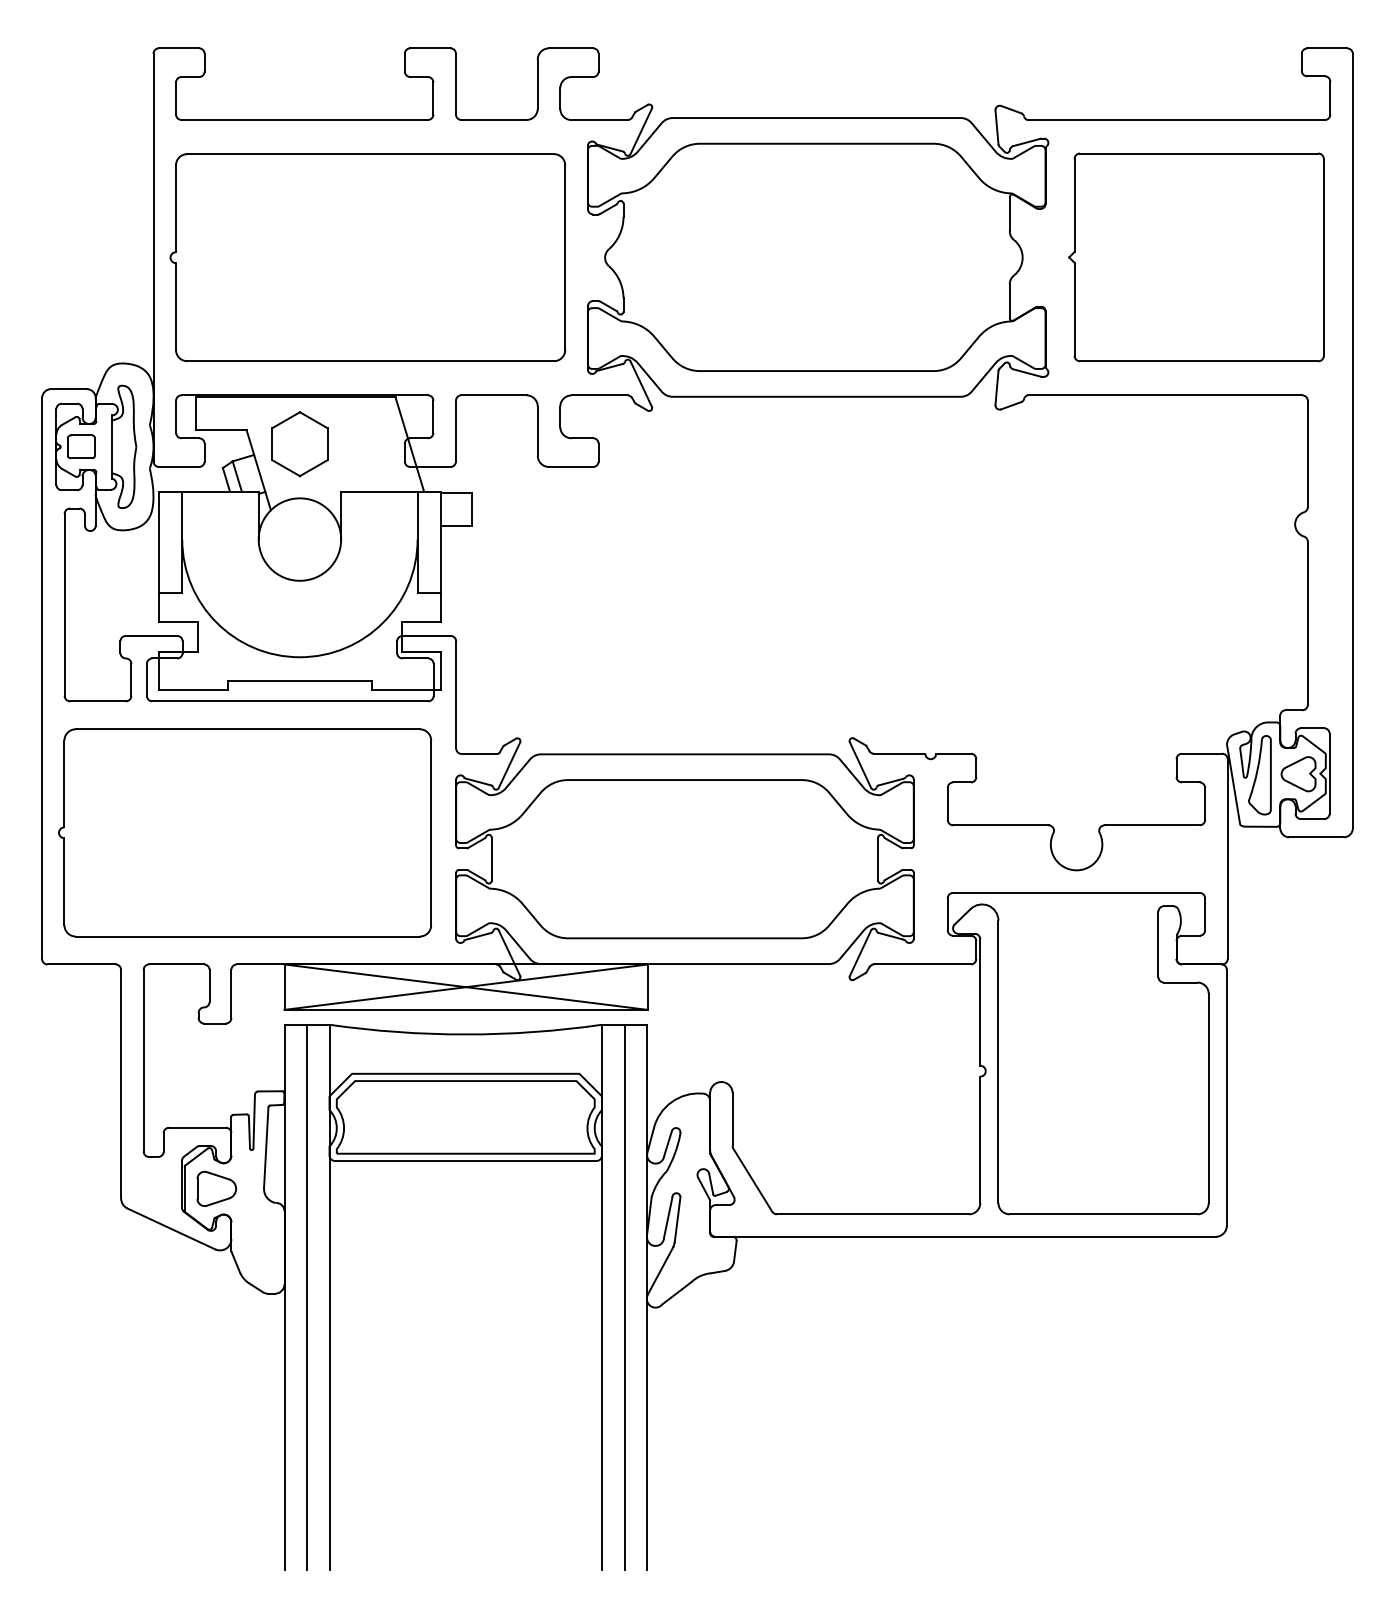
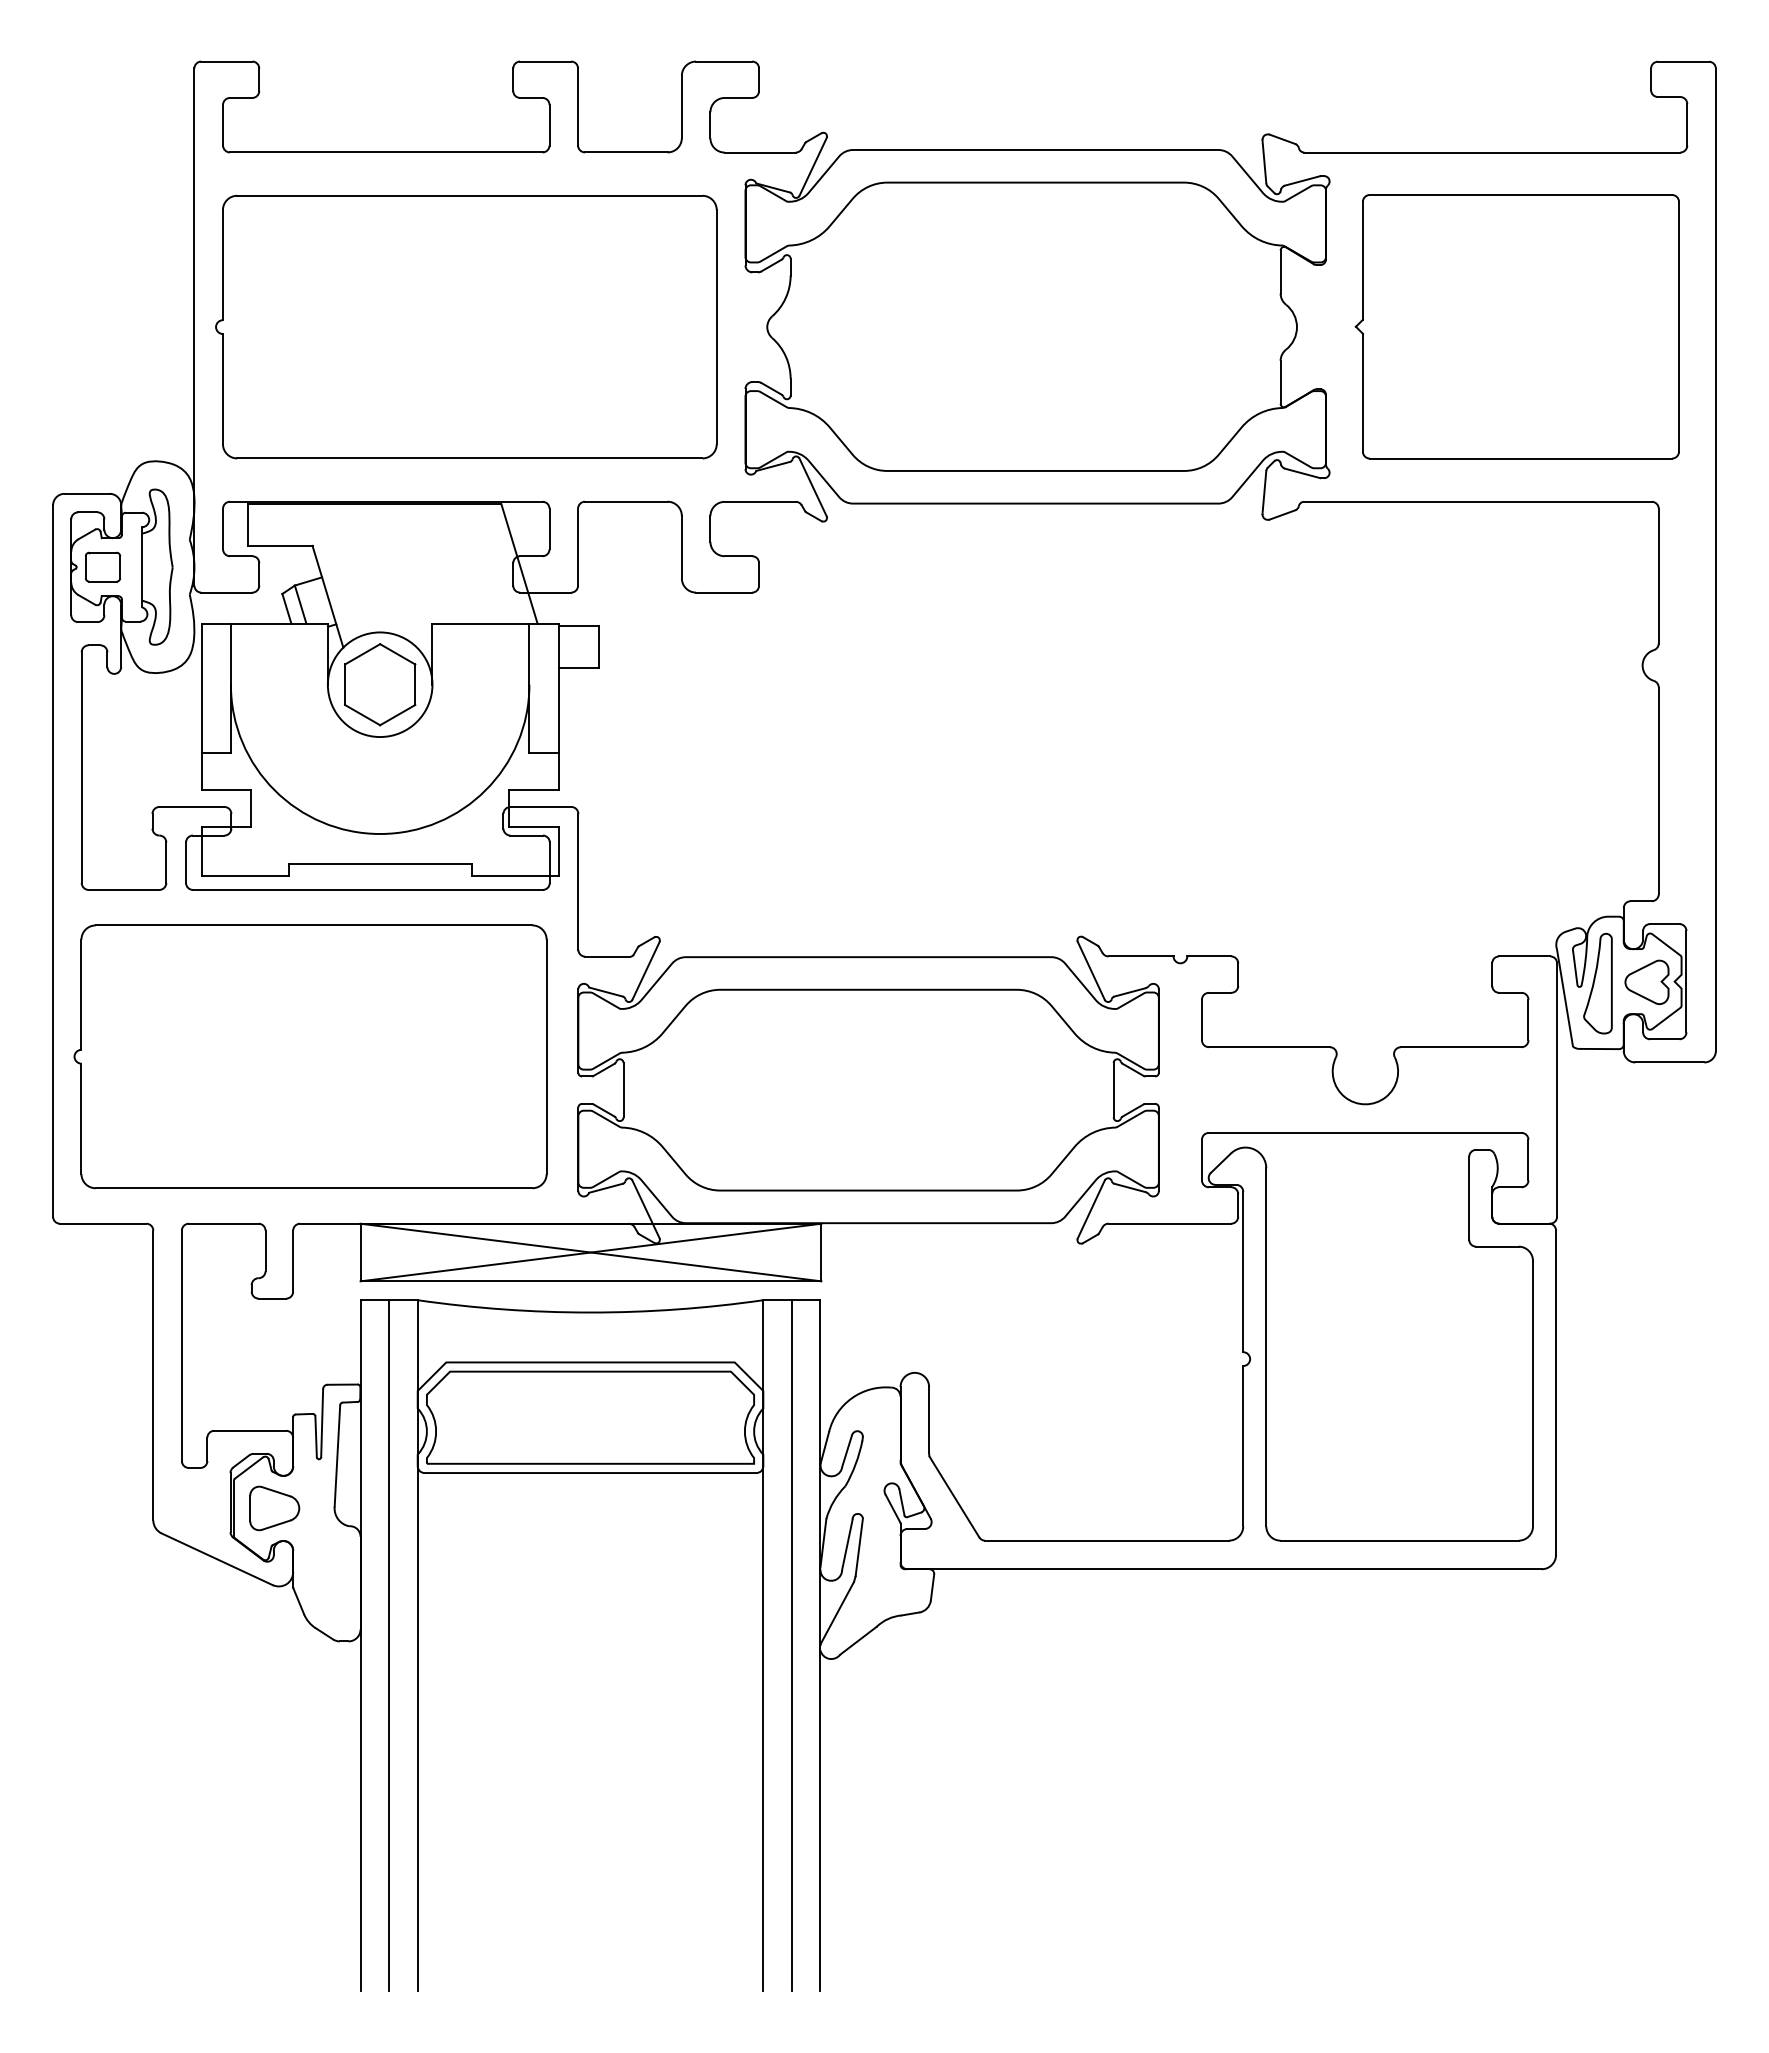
part: (300, 444) -> (380, 684), moved

